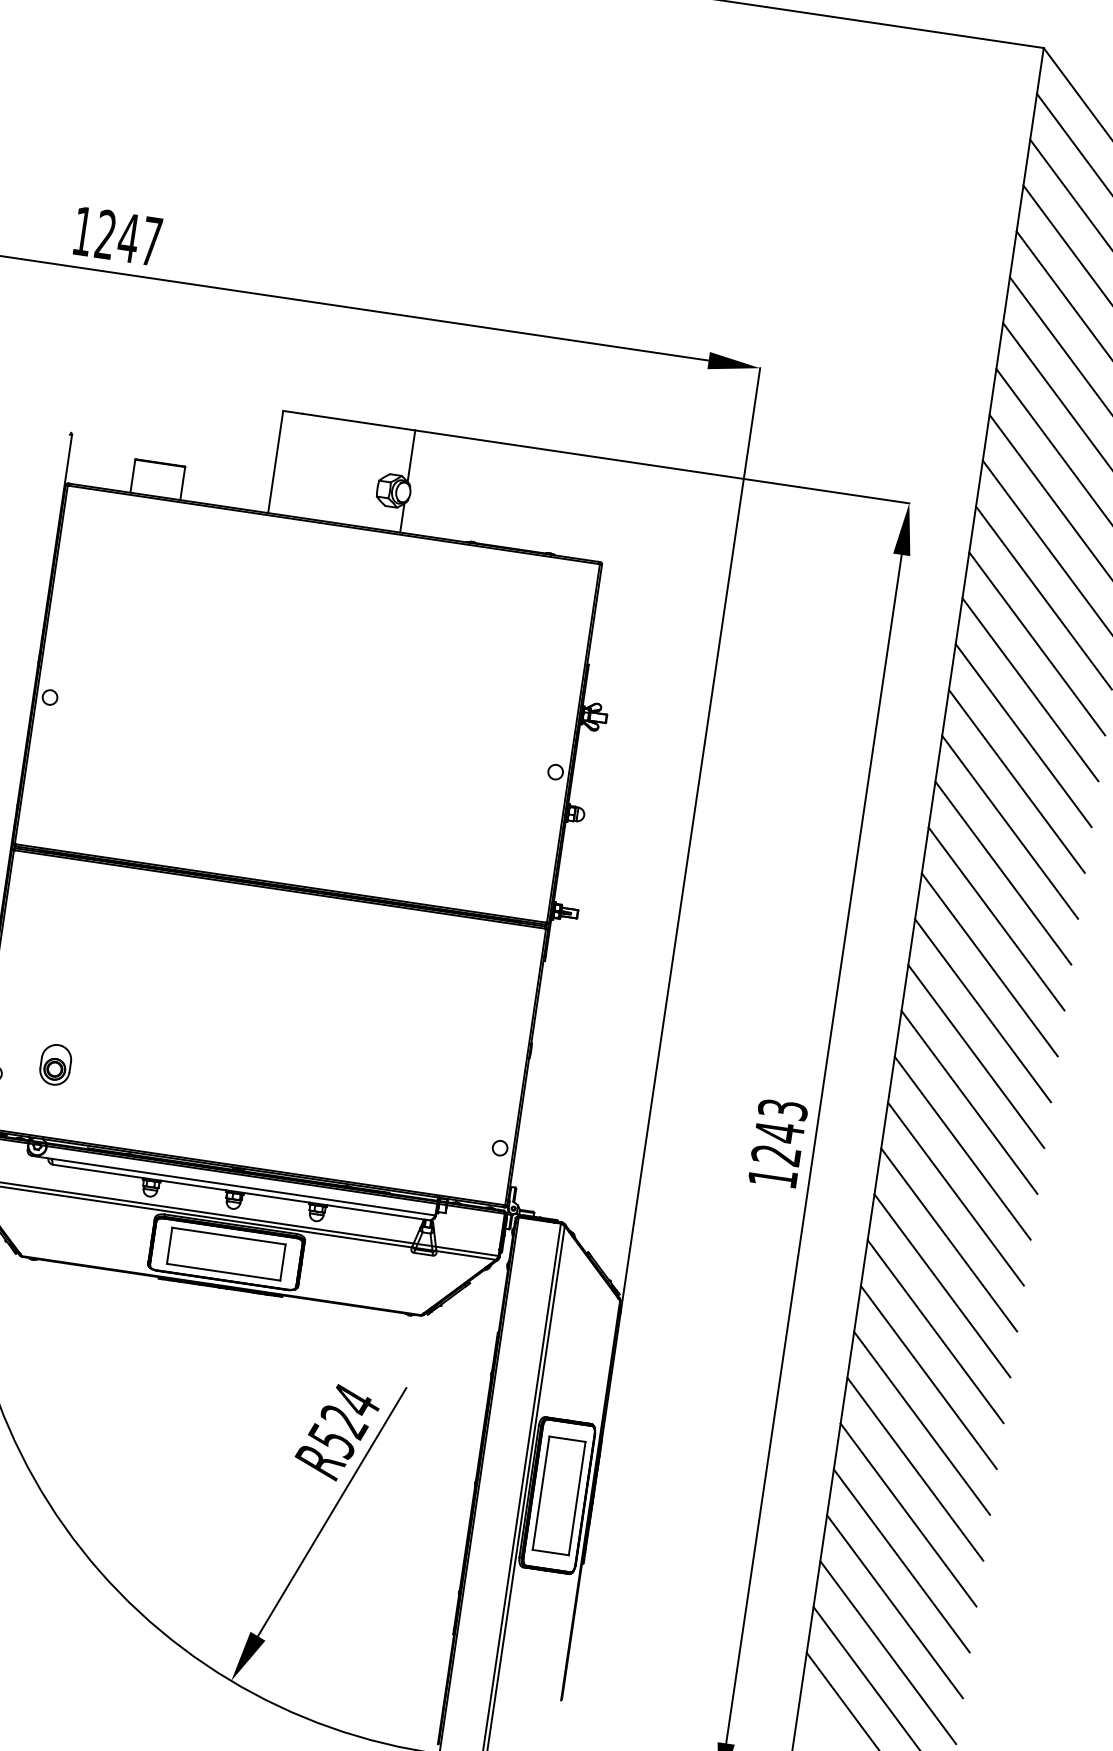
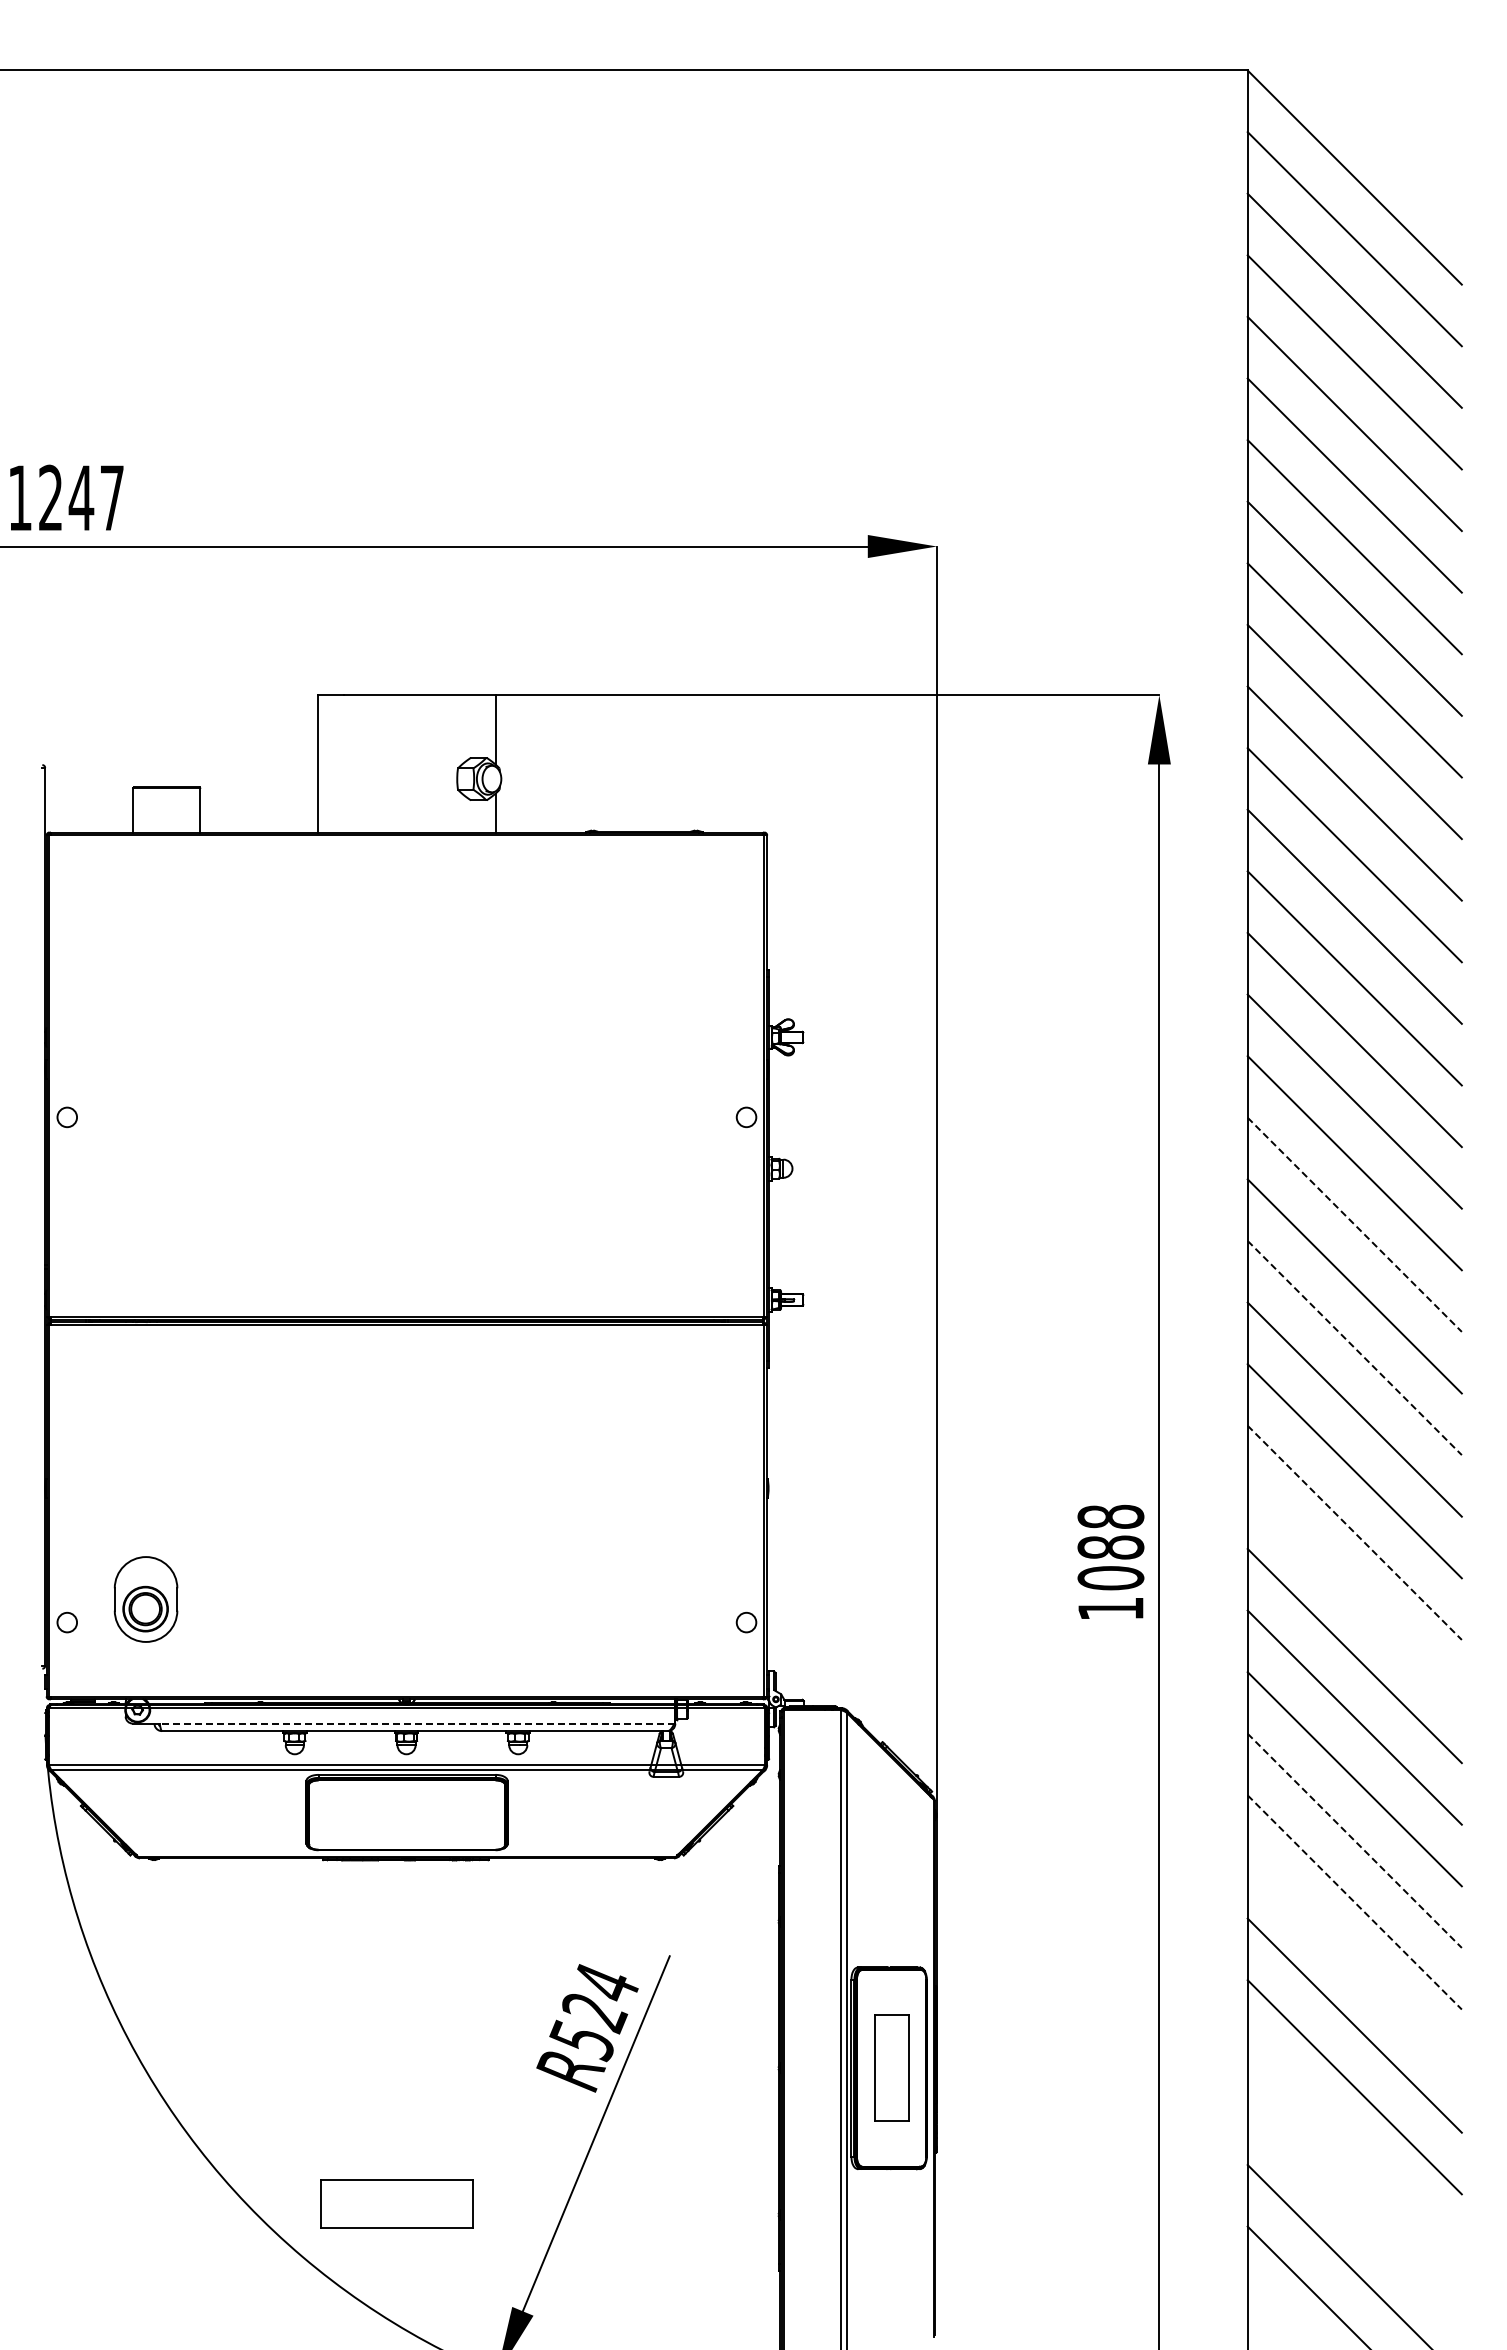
line: (997, 919) -> (1355, 1225), solid -> dashed
line: (983, 1011) -> (1355, 1348), solid -> dashed
part: (55, 1064) -> (145, 1598), size x1.6
text: (779, 1132) -> (1110, 1547), 1243 -> 1088
line: (963, 1148) -> (1355, 1533), solid -> dashed
line: (243, 1187) -> (416, 1723), solid -> dashed
line: (955, 1194) -> (1354, 1594), removed
part: (225, 1253) -> (396, 2203), moved
line: (929, 1378) -> (1355, 1841), solid -> dashed
line: (922, 1423) -> (1355, 1902), solid -> dashed
line: (915, 1468) -> (1354, 1963), removed
part: (559, 1495) -> (891, 2067), size x0.7
line: (894, 1606) -> (1354, 2148), removed
line: (888, 1652) -> (1354, 2210), removed

